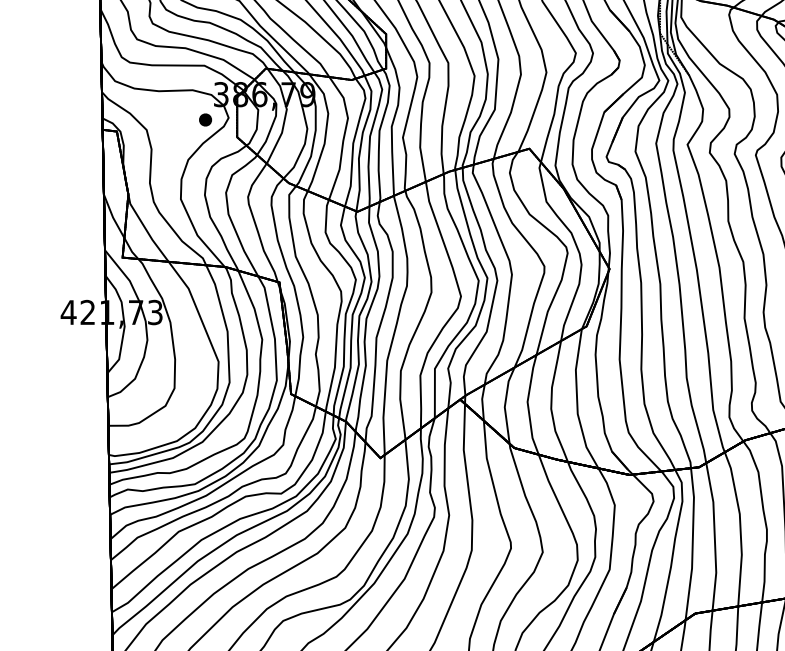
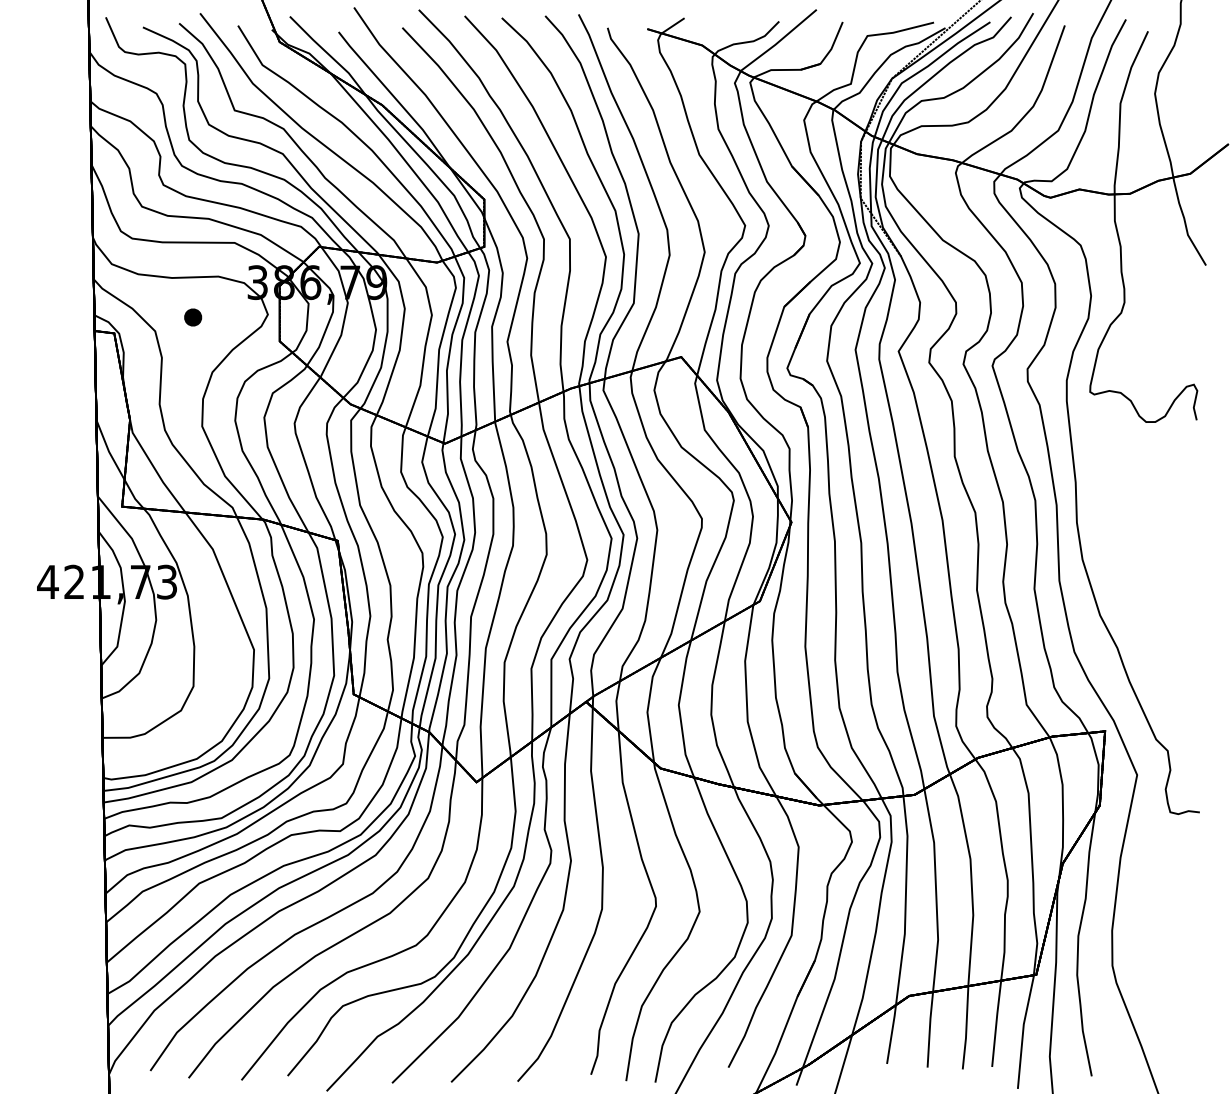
part: (205, 119) -> (193, 317), moved

